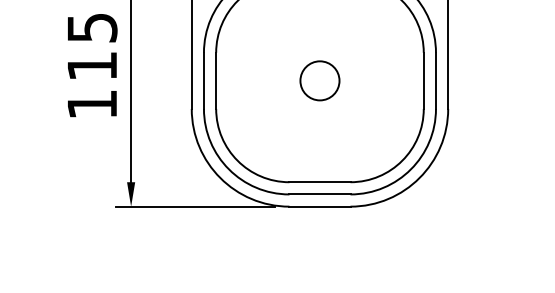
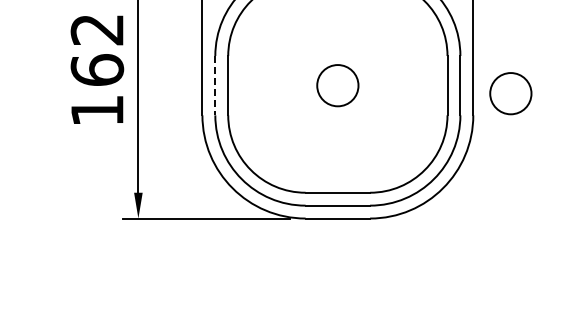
text: (92, 47) -> (97, 50), 115 -> 162
line: (204, 80) -> (215, 85), solid -> dashed
circle: (483, 88) -> (510, 93), added

